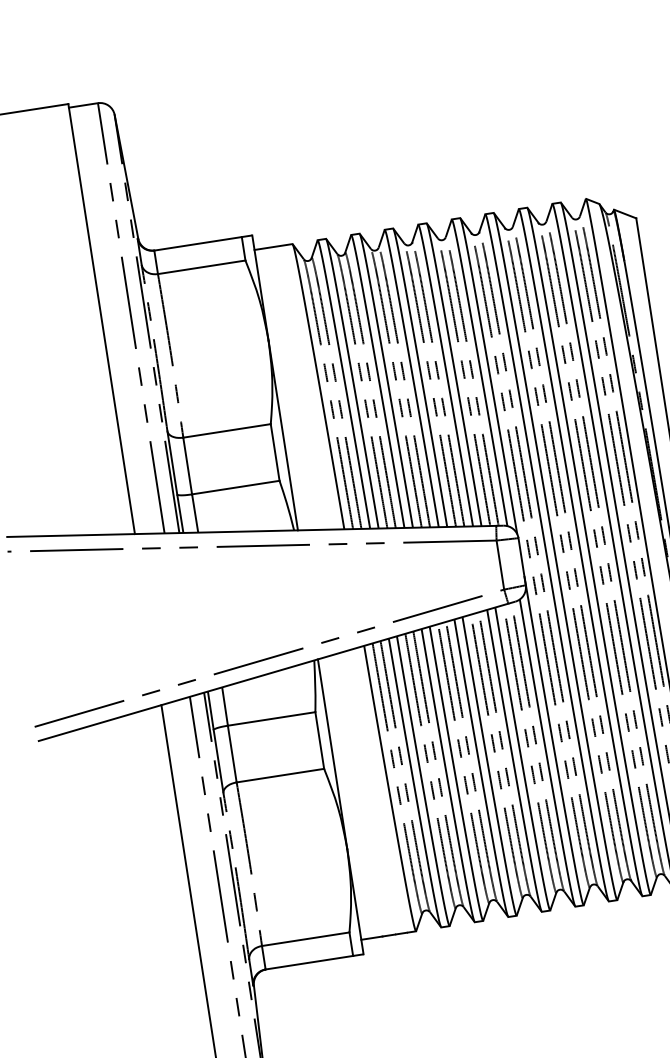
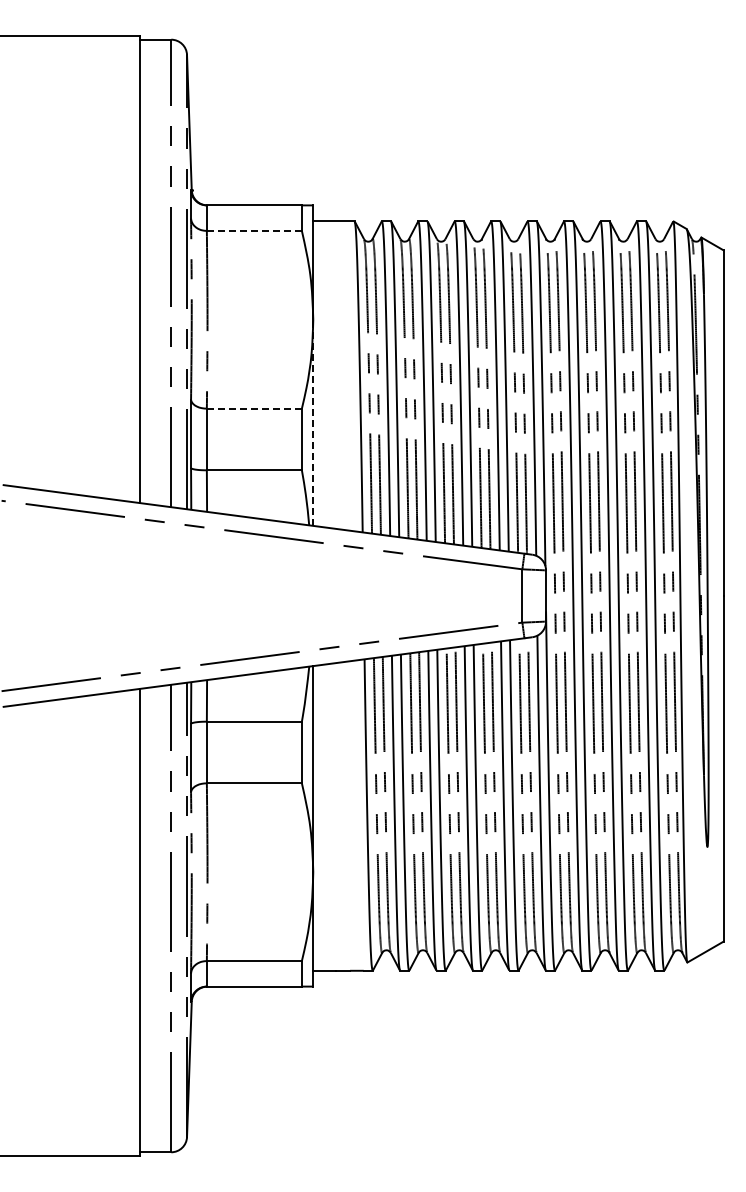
line: (201, 266) -> (254, 230), solid -> dashed
line: (227, 430) -> (254, 408), solid -> dashed
line: (283, 435) -> (313, 422), solid -> dashed

